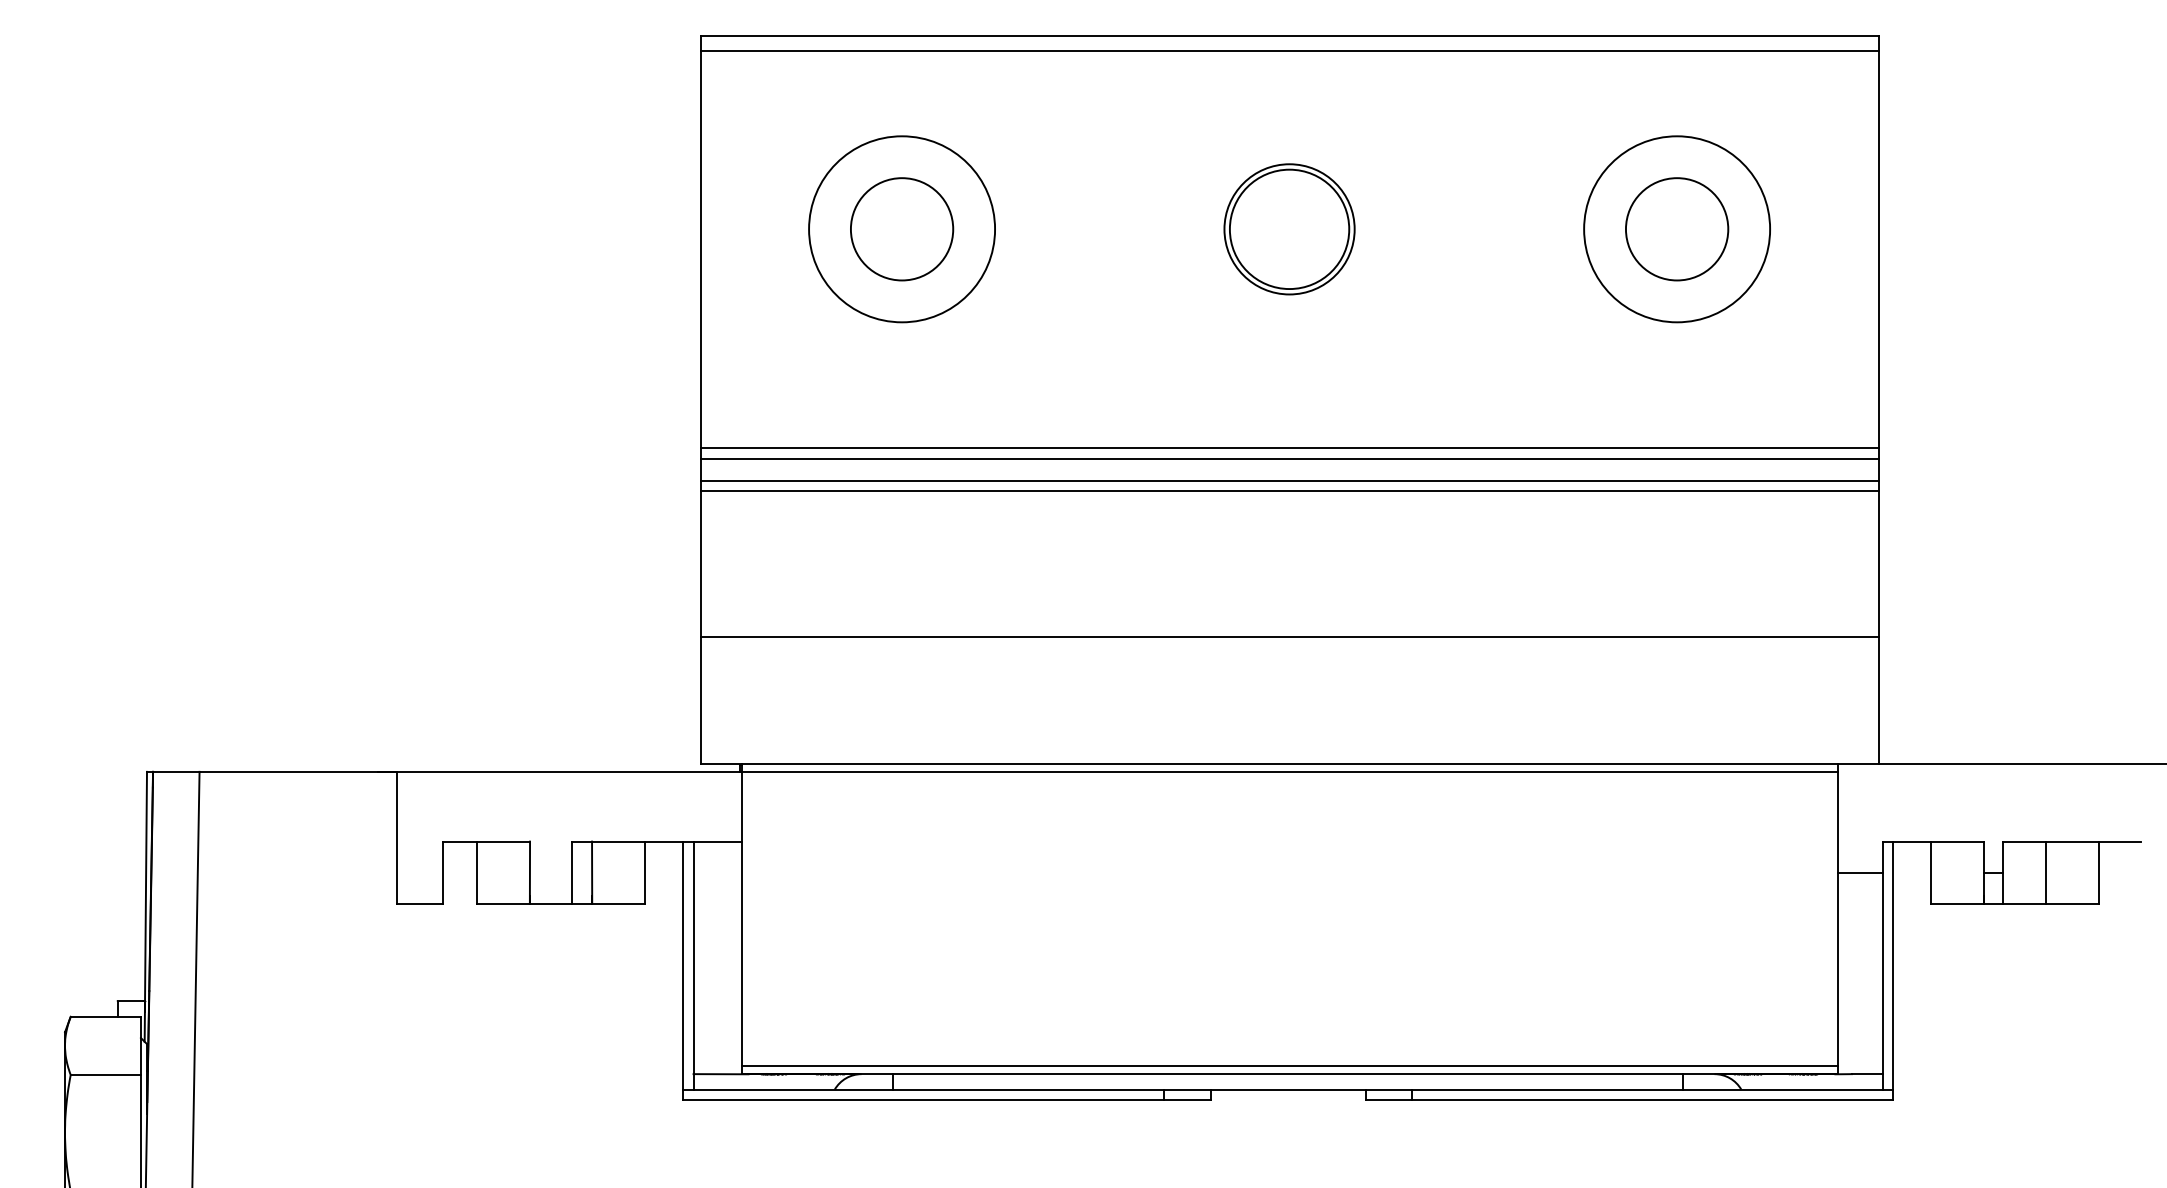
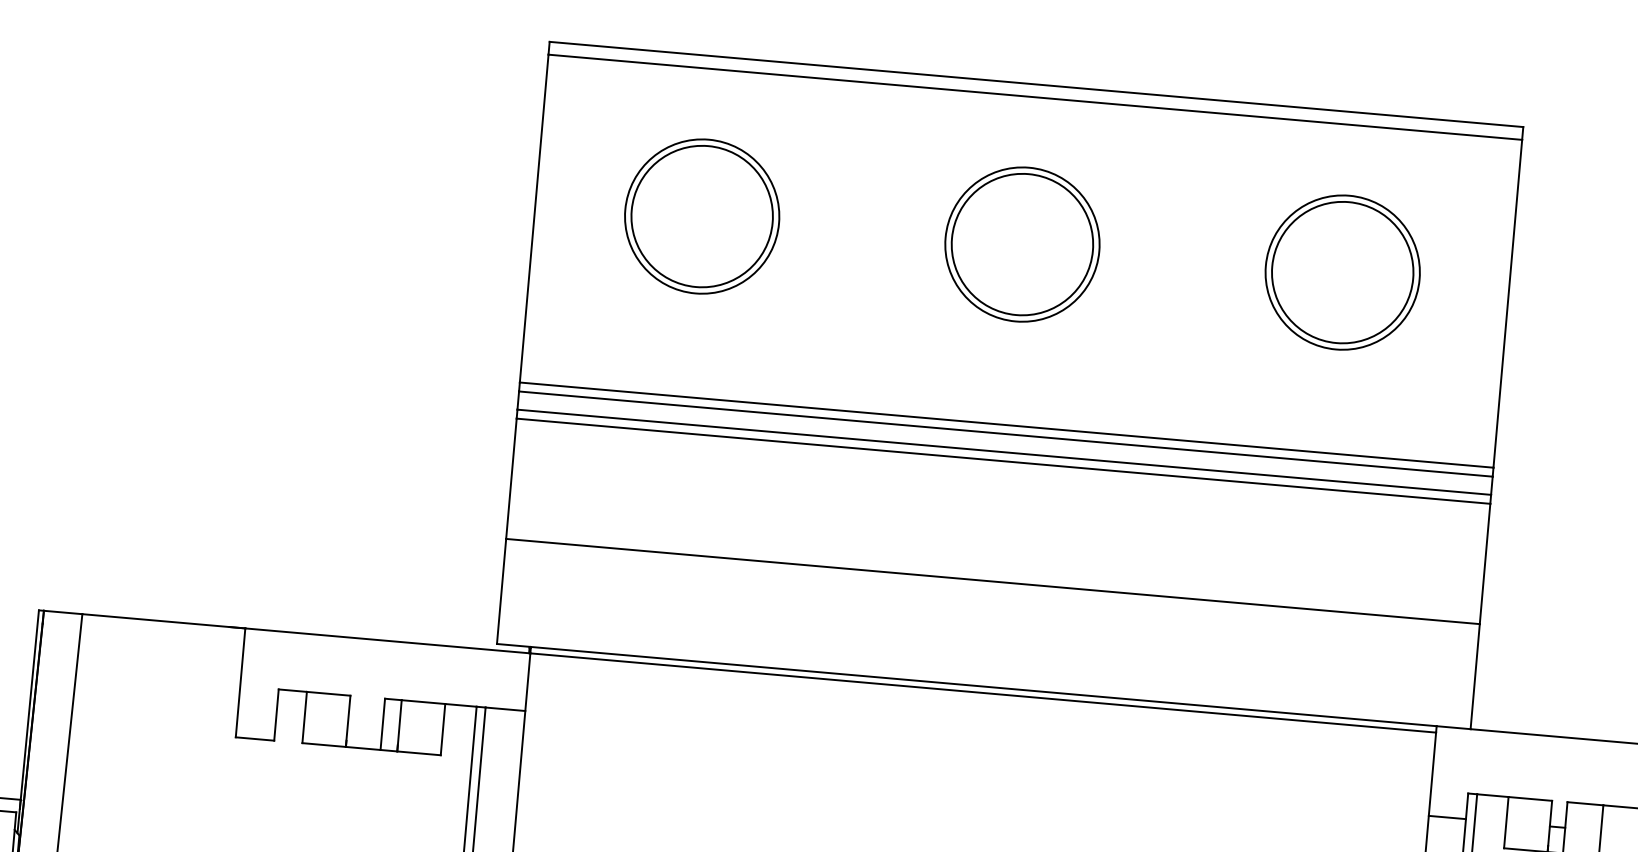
circle: (901, 229) -> (701, 216), size x1.67
part: (1289, 229) -> (1022, 244), size x1.43
circle: (1676, 229) -> (1342, 272), size x1.67

